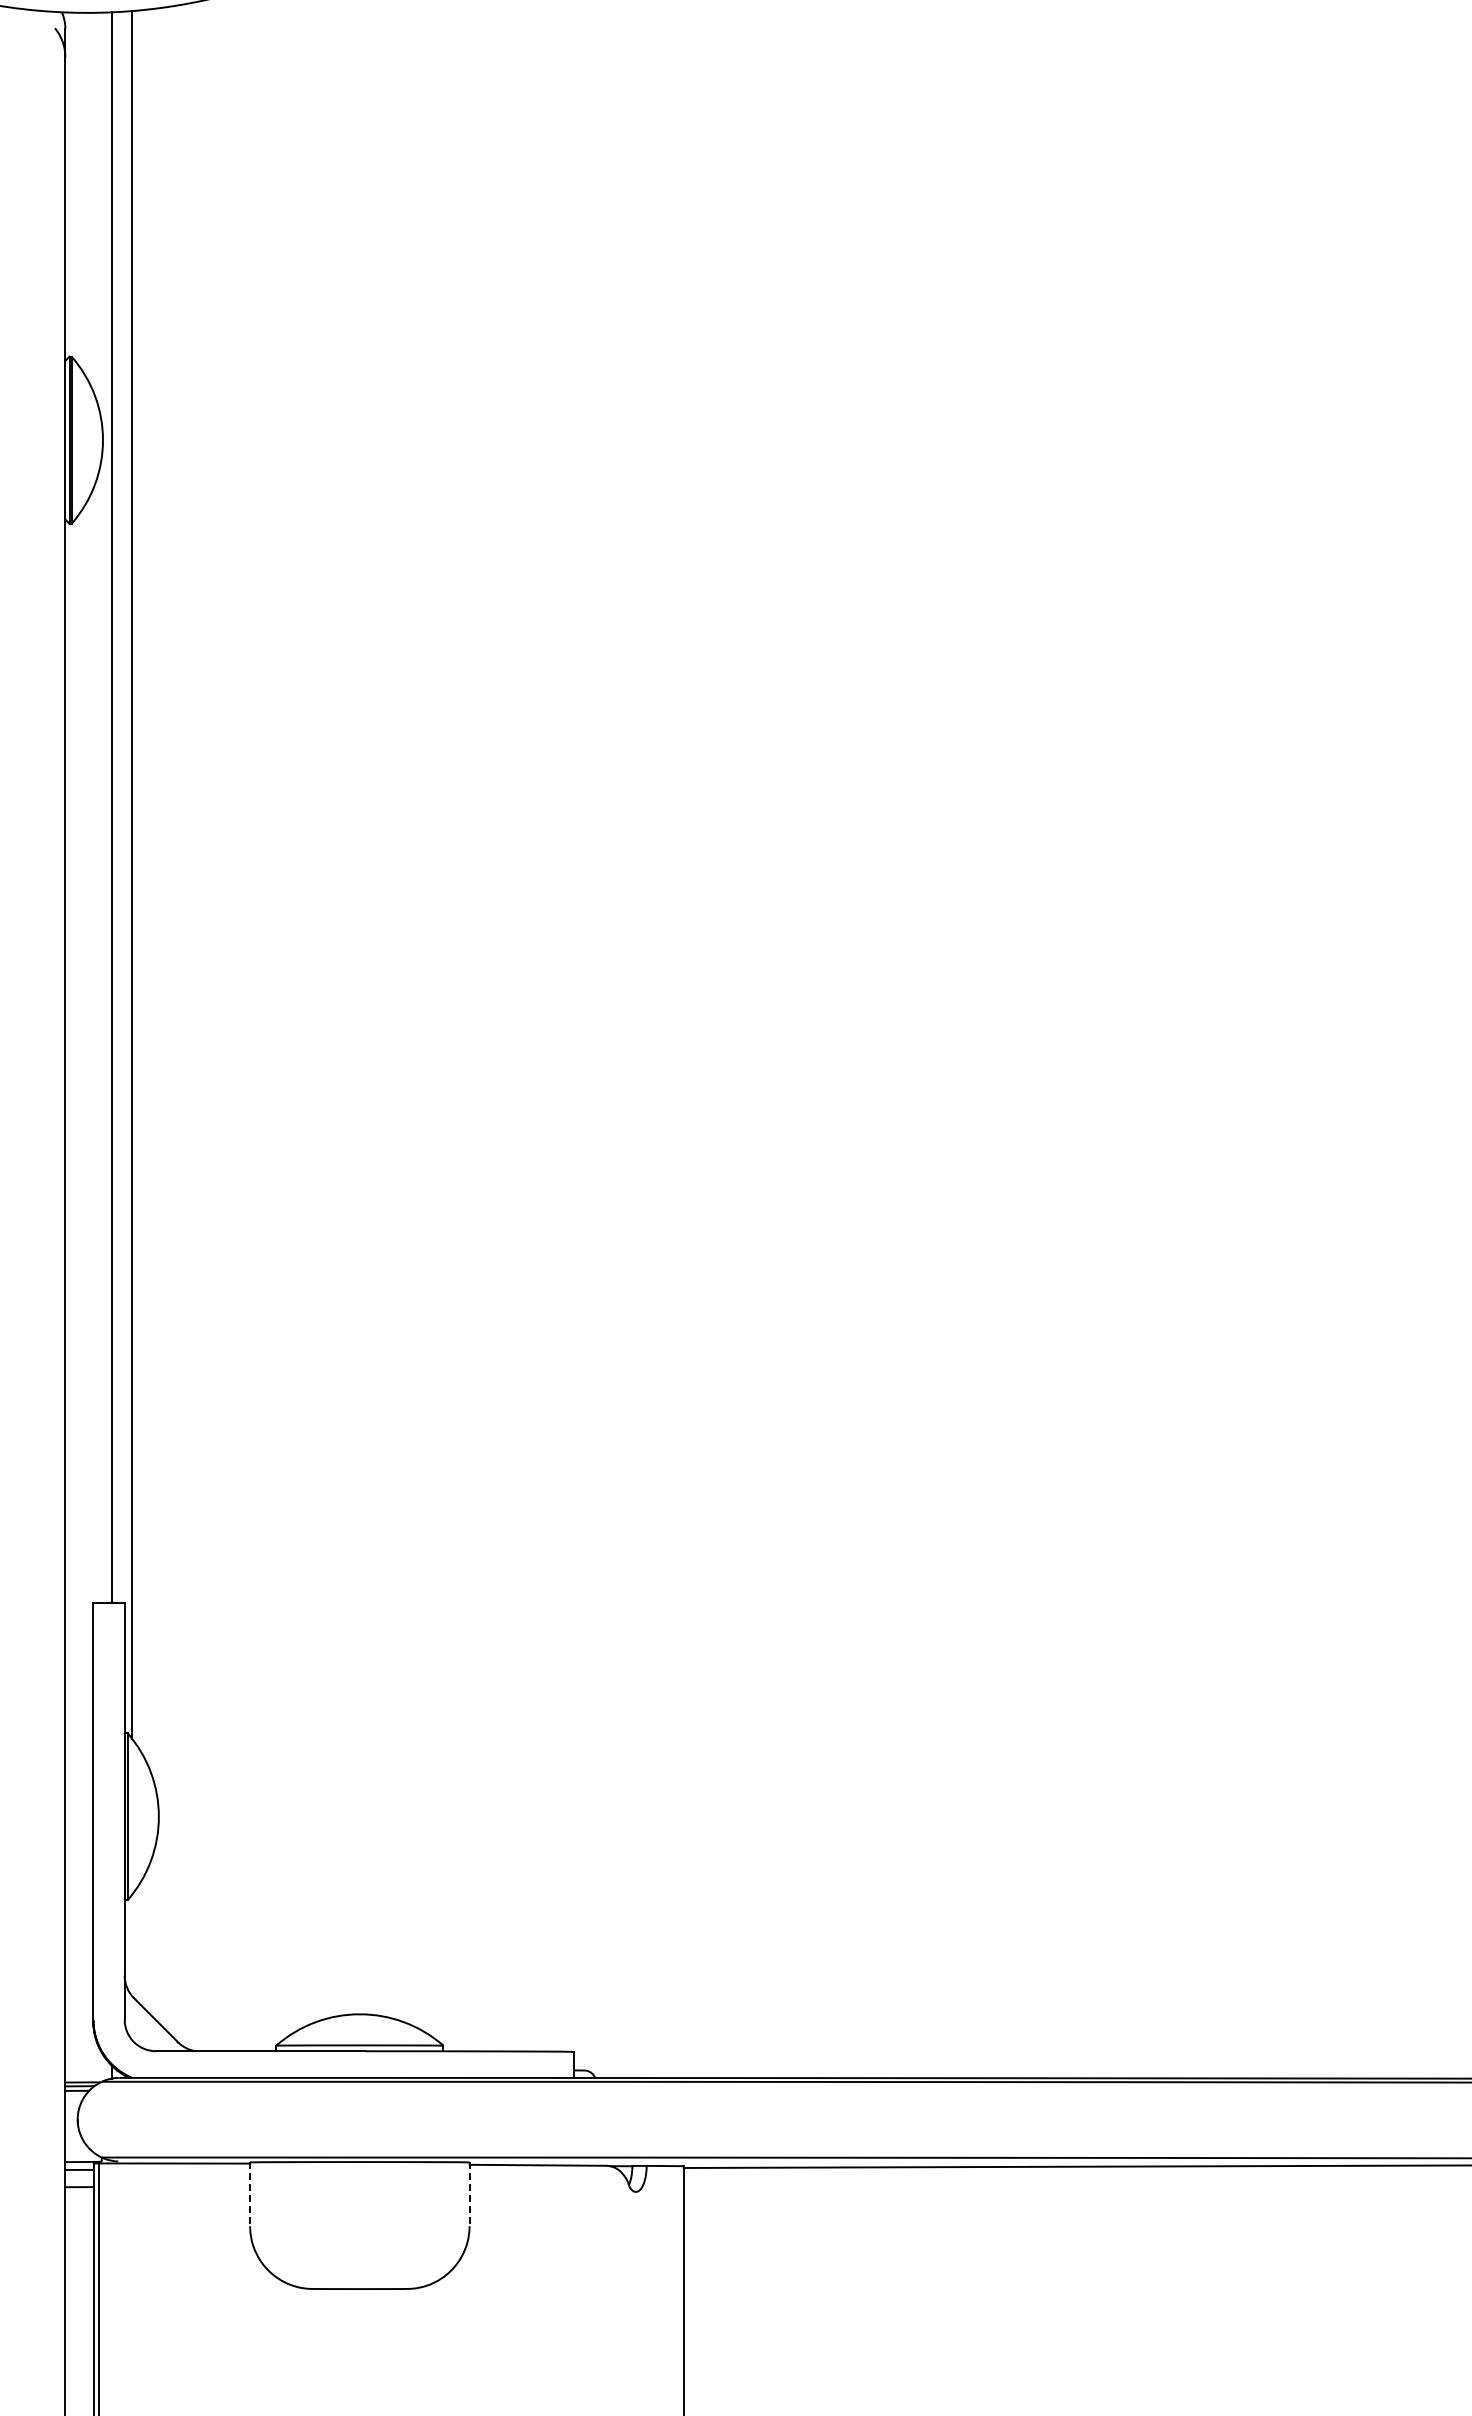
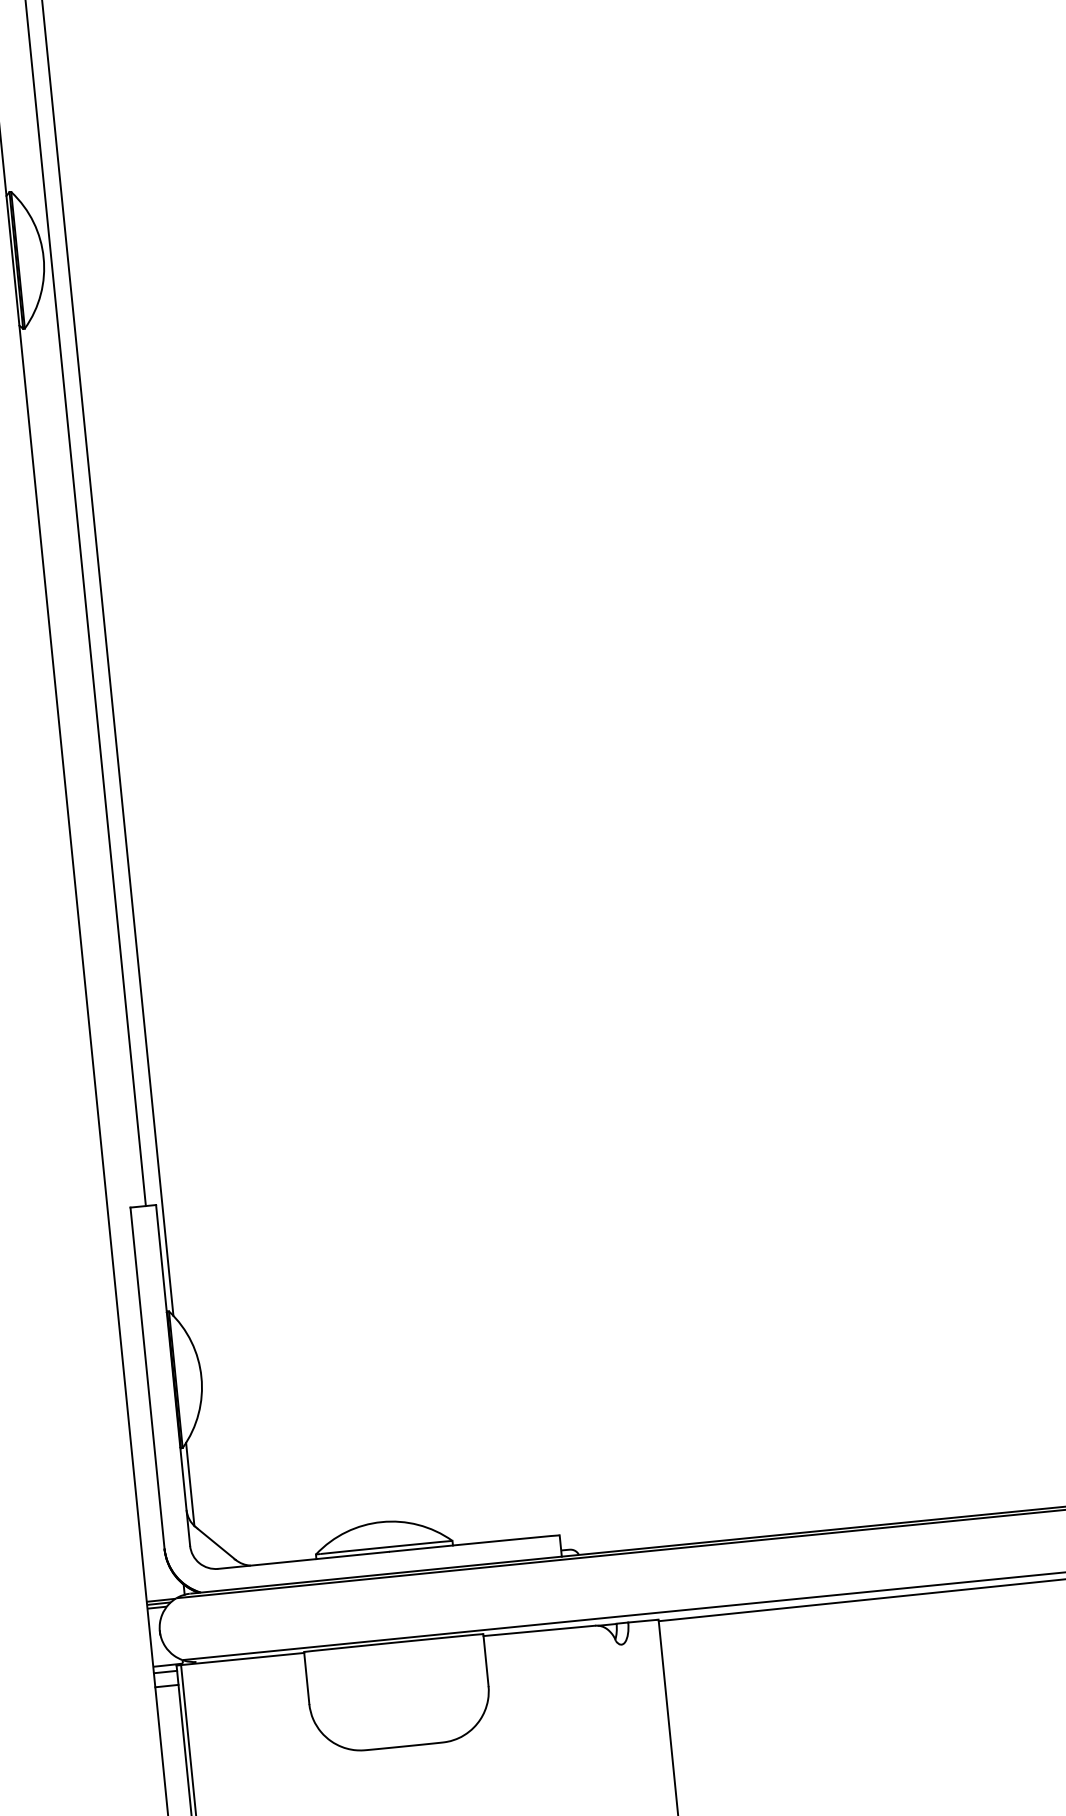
line: (132, 1945) -> (190, 1484), added
line: (250, 2194) -> (307, 1678), dashed -> solid
line: (469, 2194) -> (485, 1660), dashed -> solid

